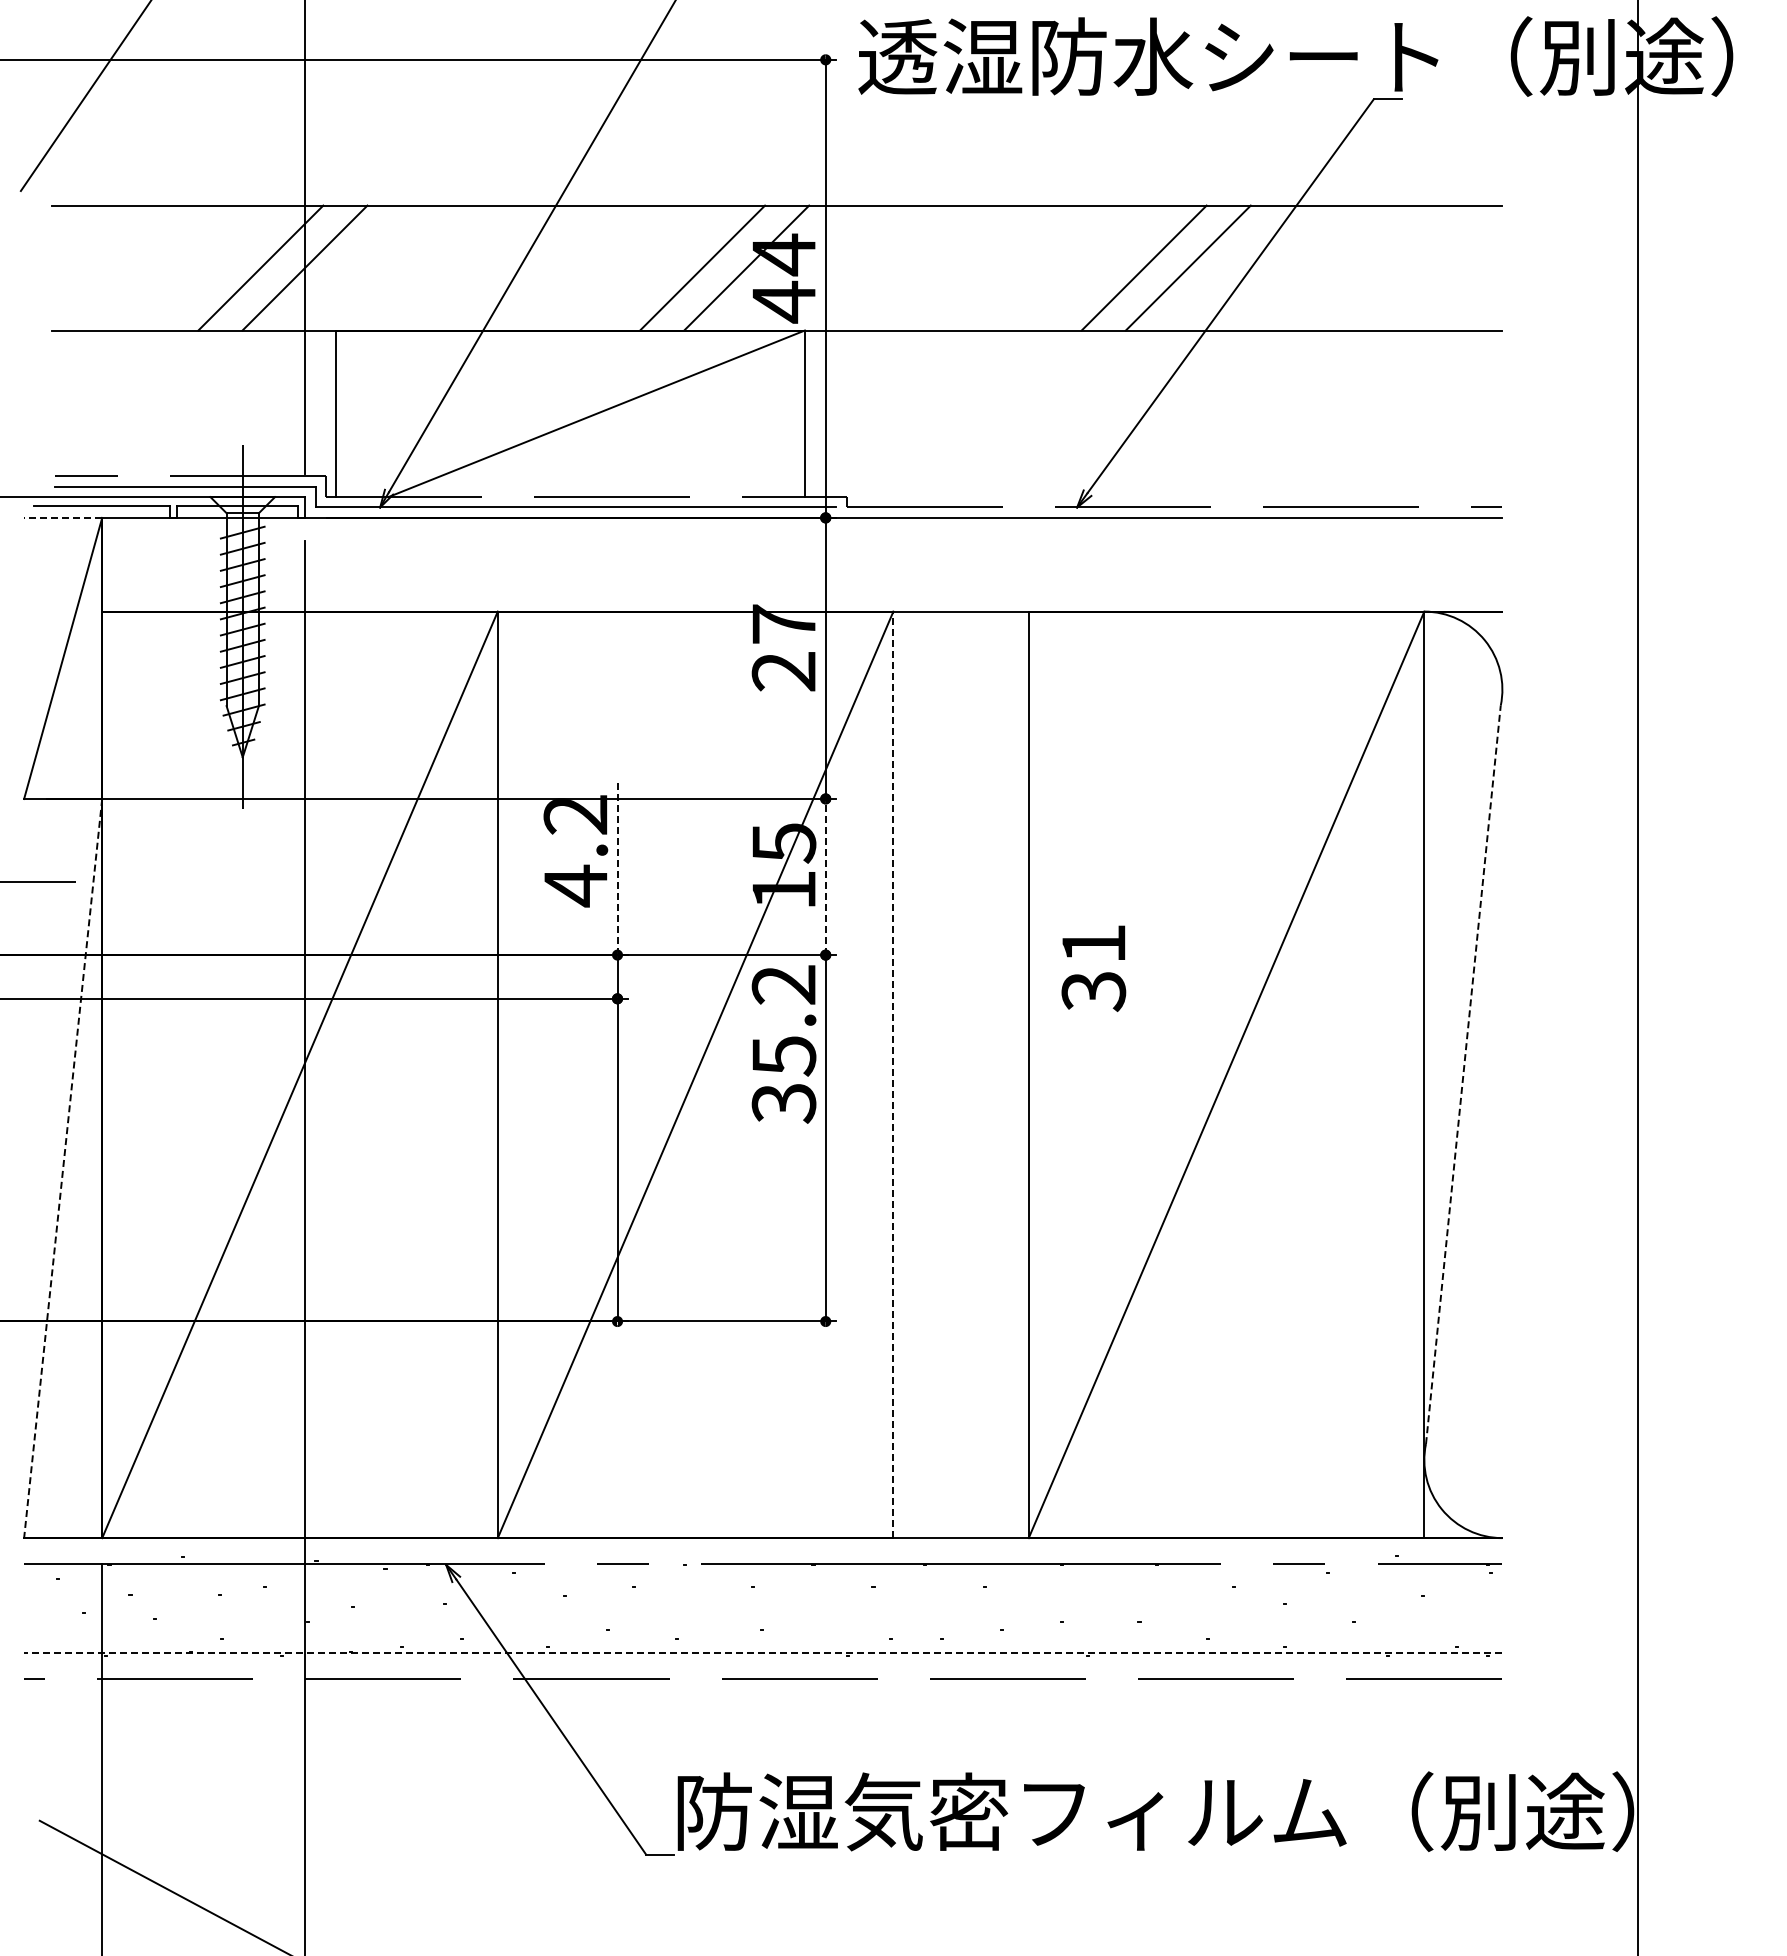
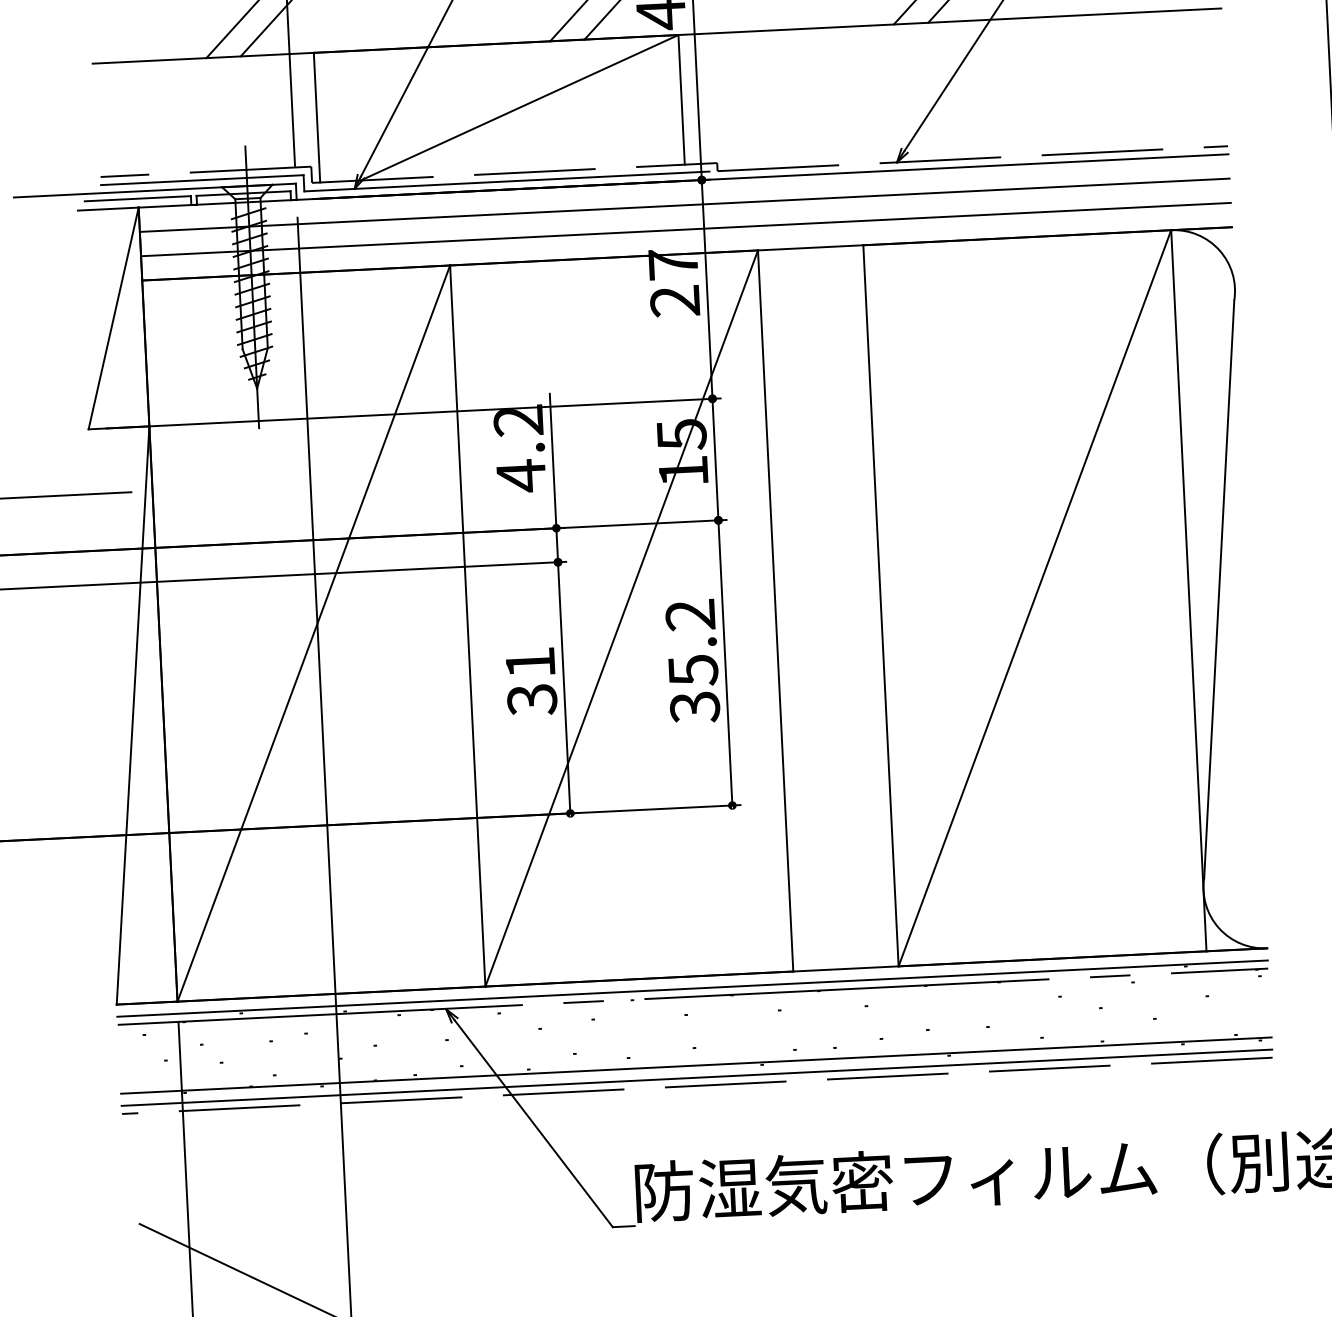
line: (62, 517) -> (107, 208), dashed -> solid
line: (802, 549) -> (684, 205), added
line: (802, 580) -> (686, 229), added
line: (617, 868) -> (553, 460), dashed -> solid
line: (825, 876) -> (715, 459), dashed -> solid
text: (1093, 968) -> (531, 681), moved
text: (783, 1044) -> (692, 661), moved
line: (893, 1074) -> (775, 610), dashed -> solid
line: (1463, 1074) -> (1219, 588), dashed -> solid
line: (63, 1168) -> (133, 715), dashed -> solid
line: (763, 1553) -> (692, 988), added
line: (762, 1652) -> (695, 1065), dashed -> solid
line: (763, 1668) -> (697, 1077), added

